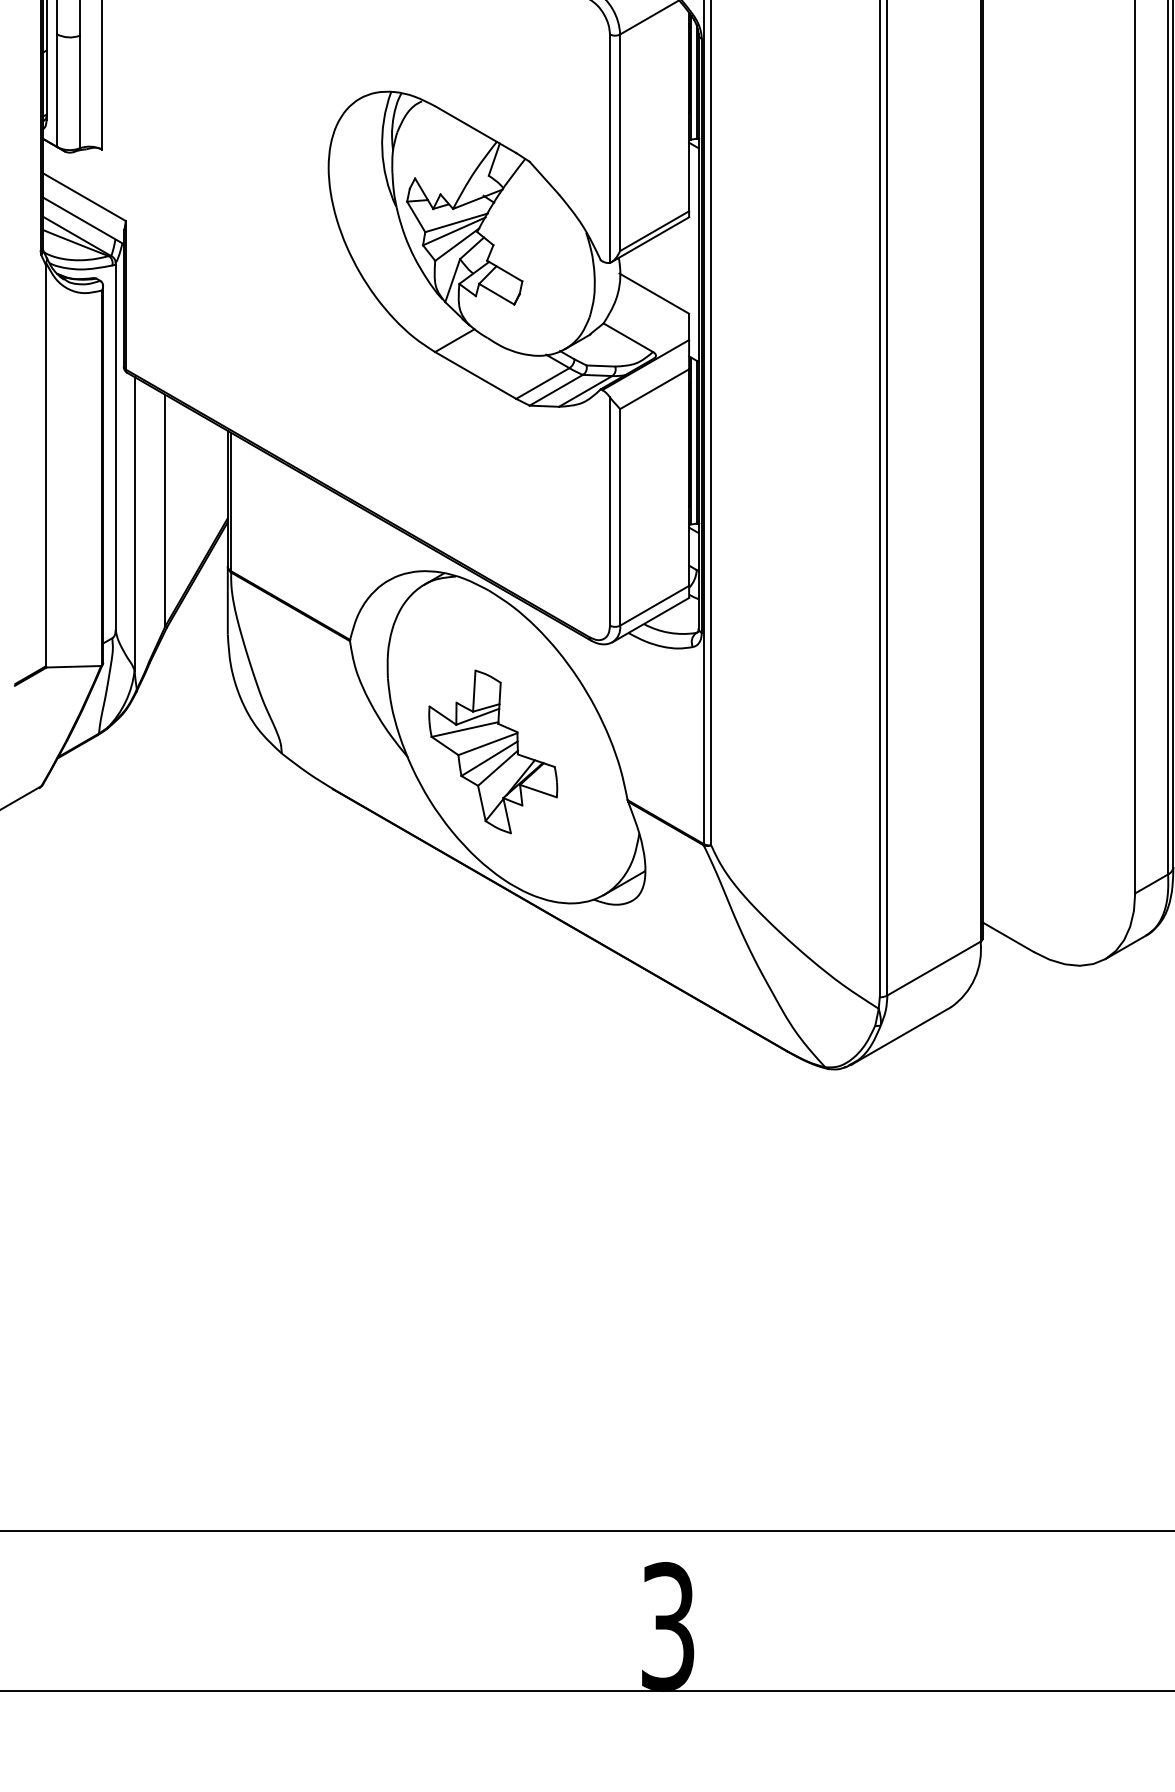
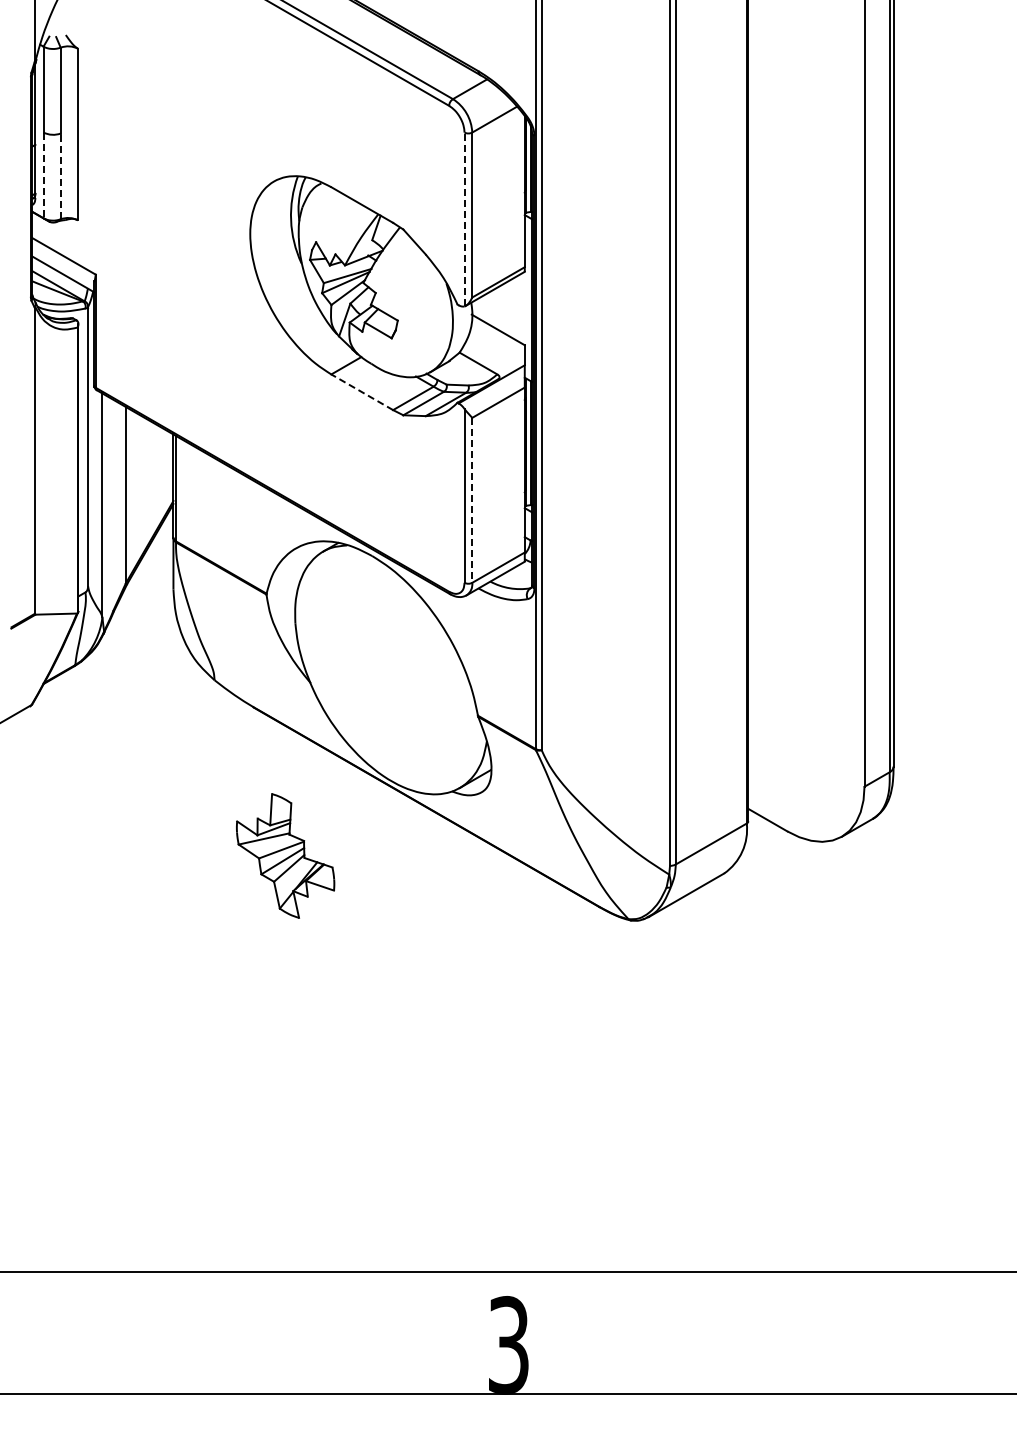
line: (57, 90) -> (43, 175), solid -> dashed
line: (79, 92) -> (60, 176), solid -> dashed
line: (609, 148) -> (464, 219), solid -> dashed
line: (476, 375) -> (362, 392), solid -> dashed
line: (620, 517) -> (472, 500), solid -> dashed
part: (493, 751) -> (285, 855), moved

